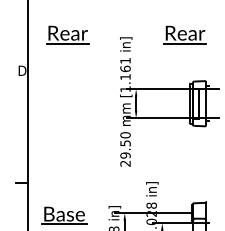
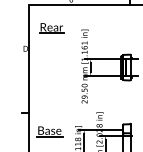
part: (184, 35) -> (118, 28), removed

